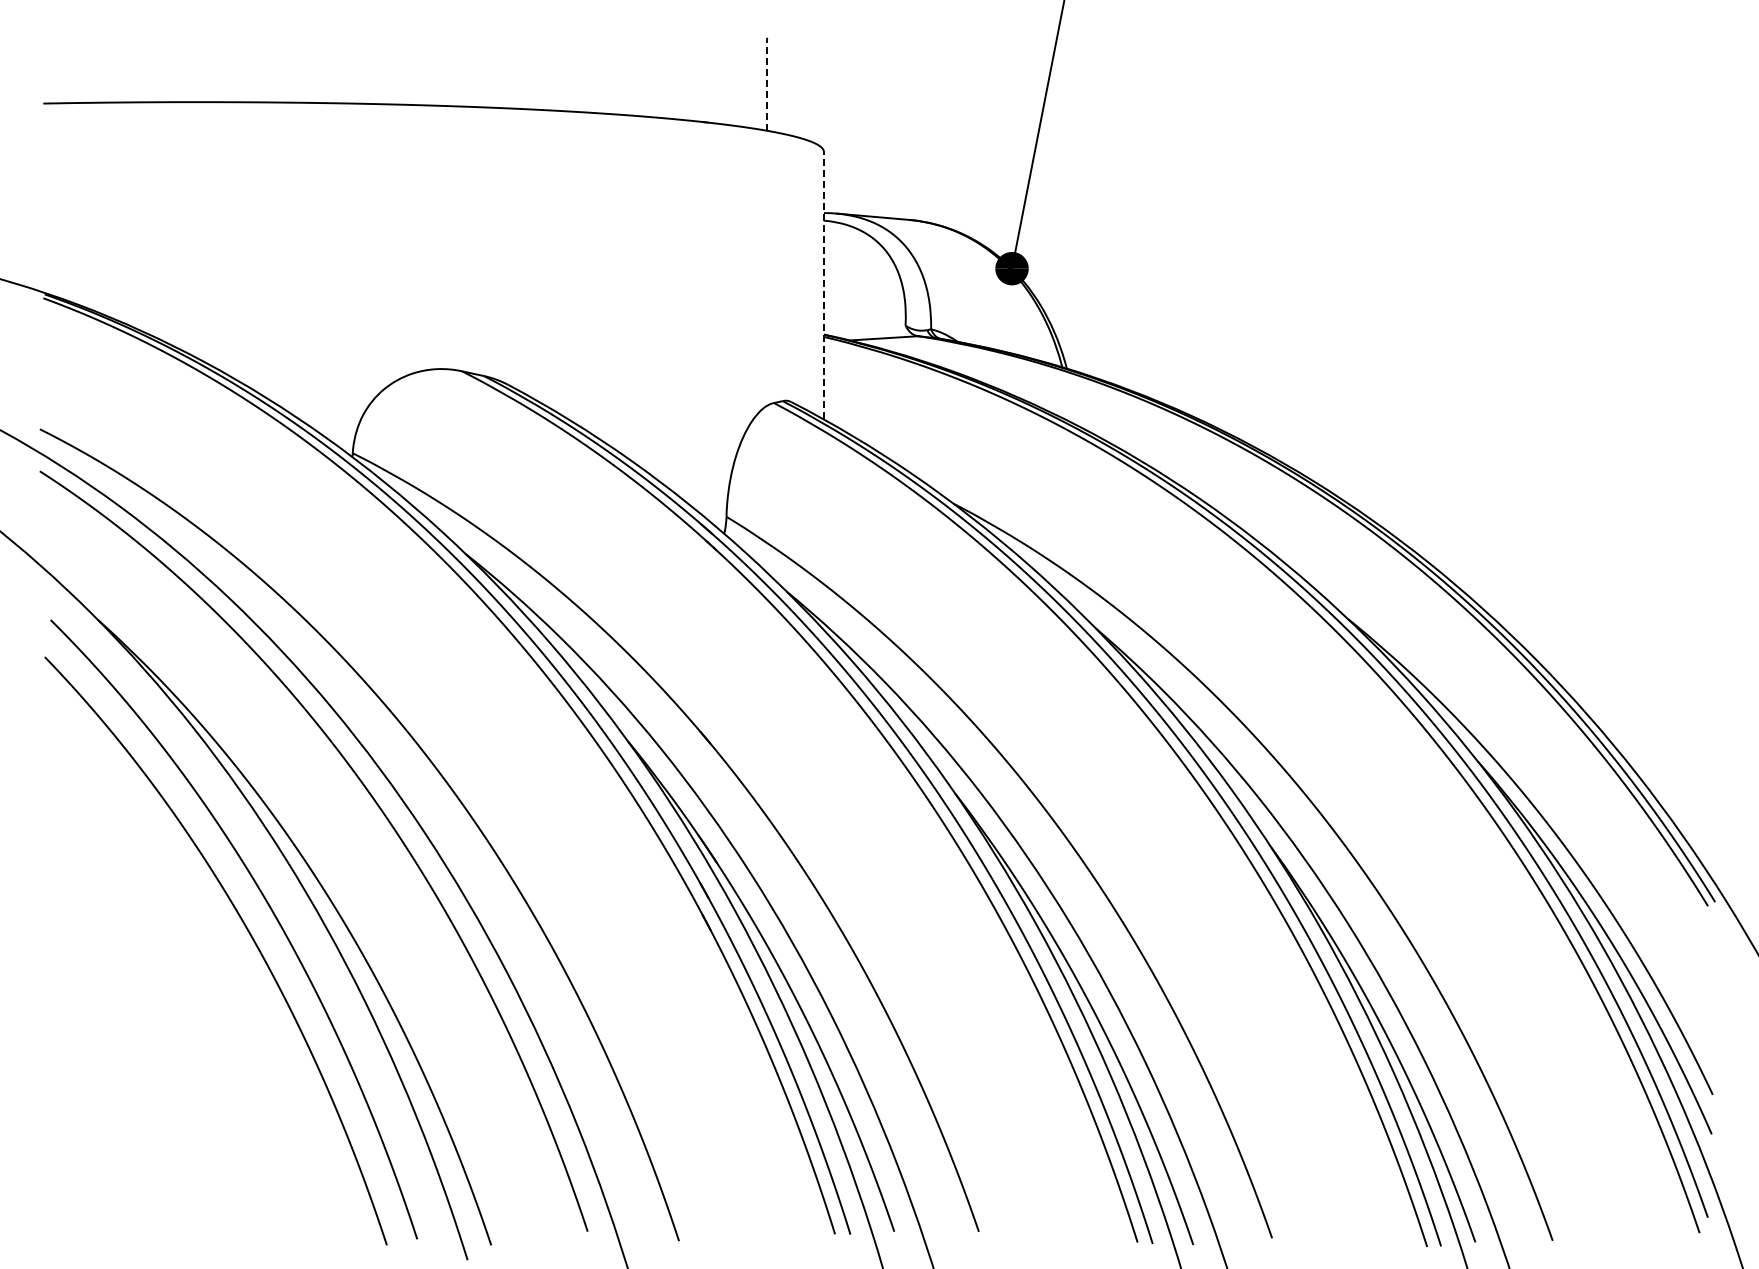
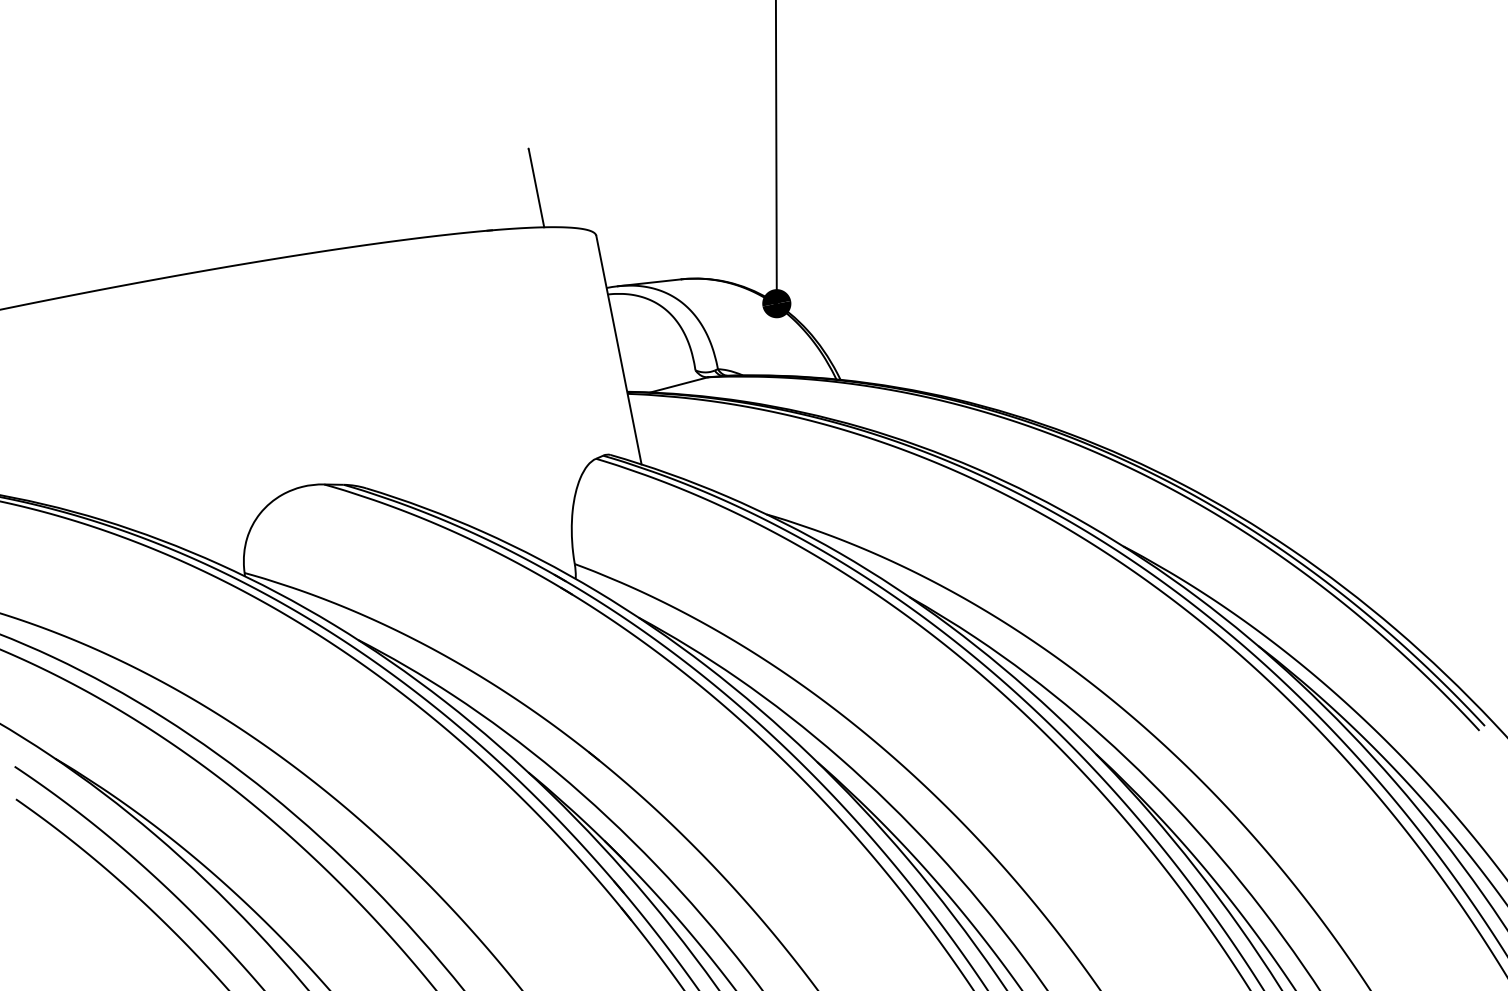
line: (767, 84) -> (536, 187), dashed -> solid
line: (823, 285) -> (618, 349), dashed -> solid

